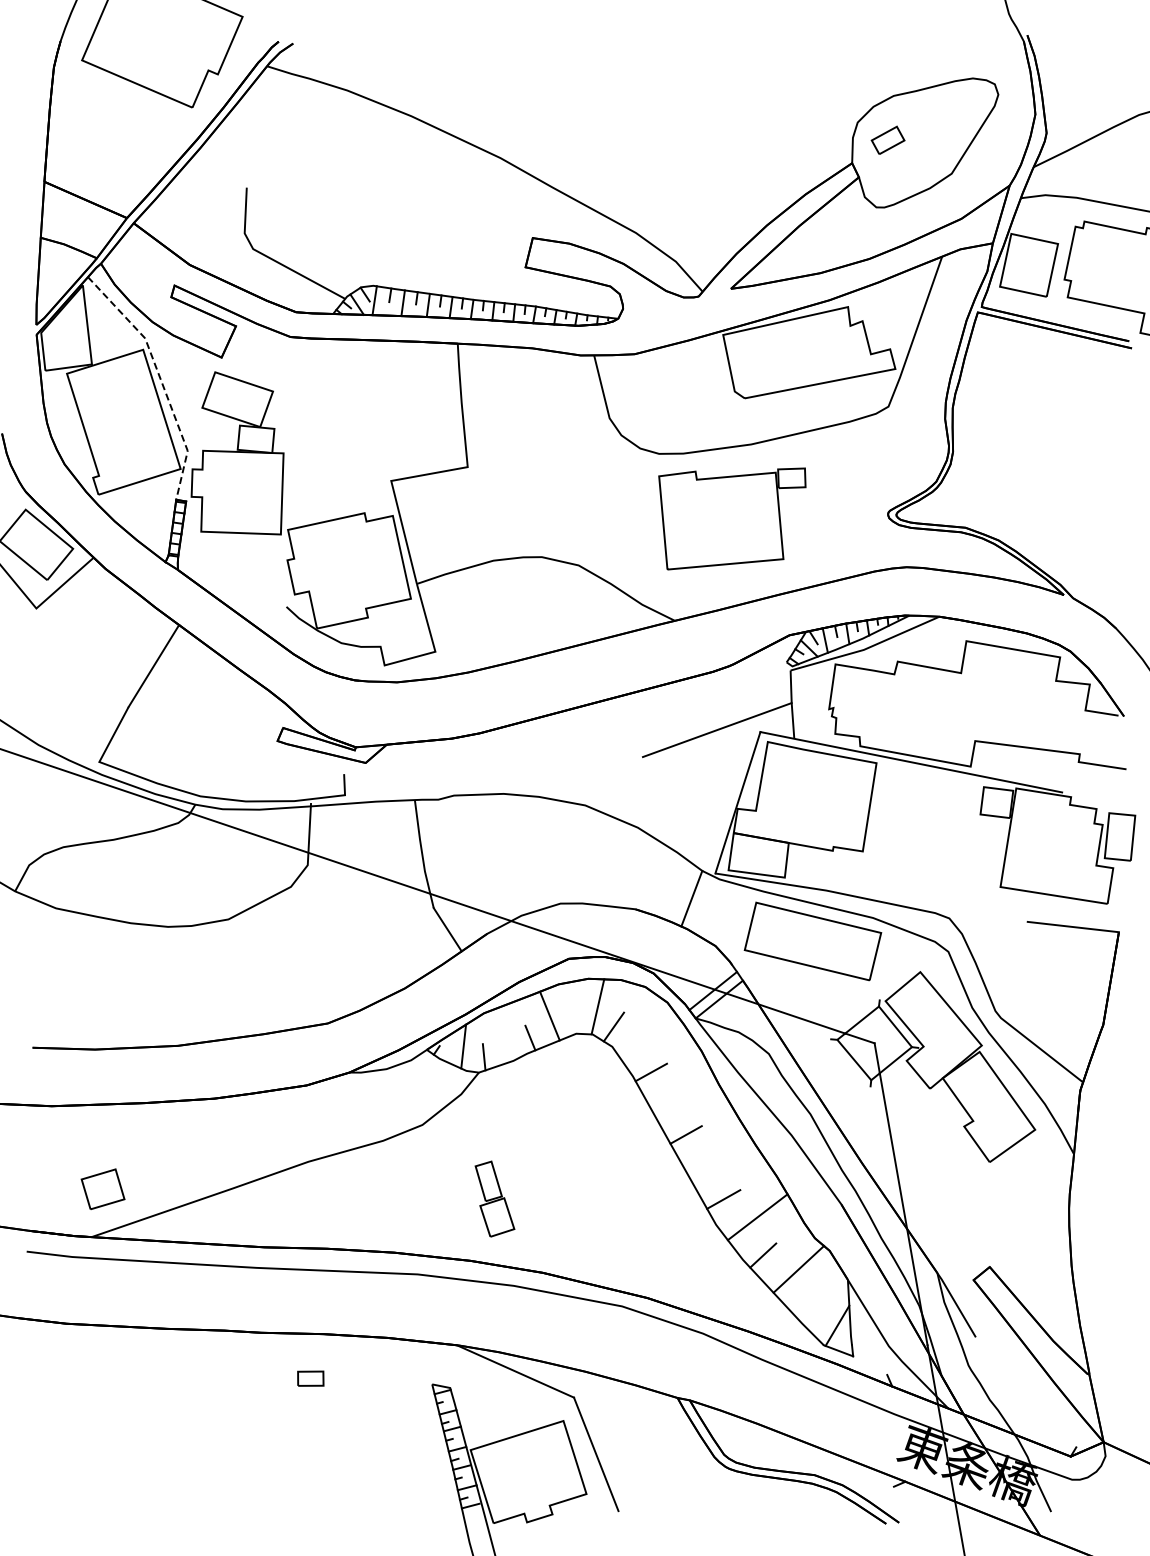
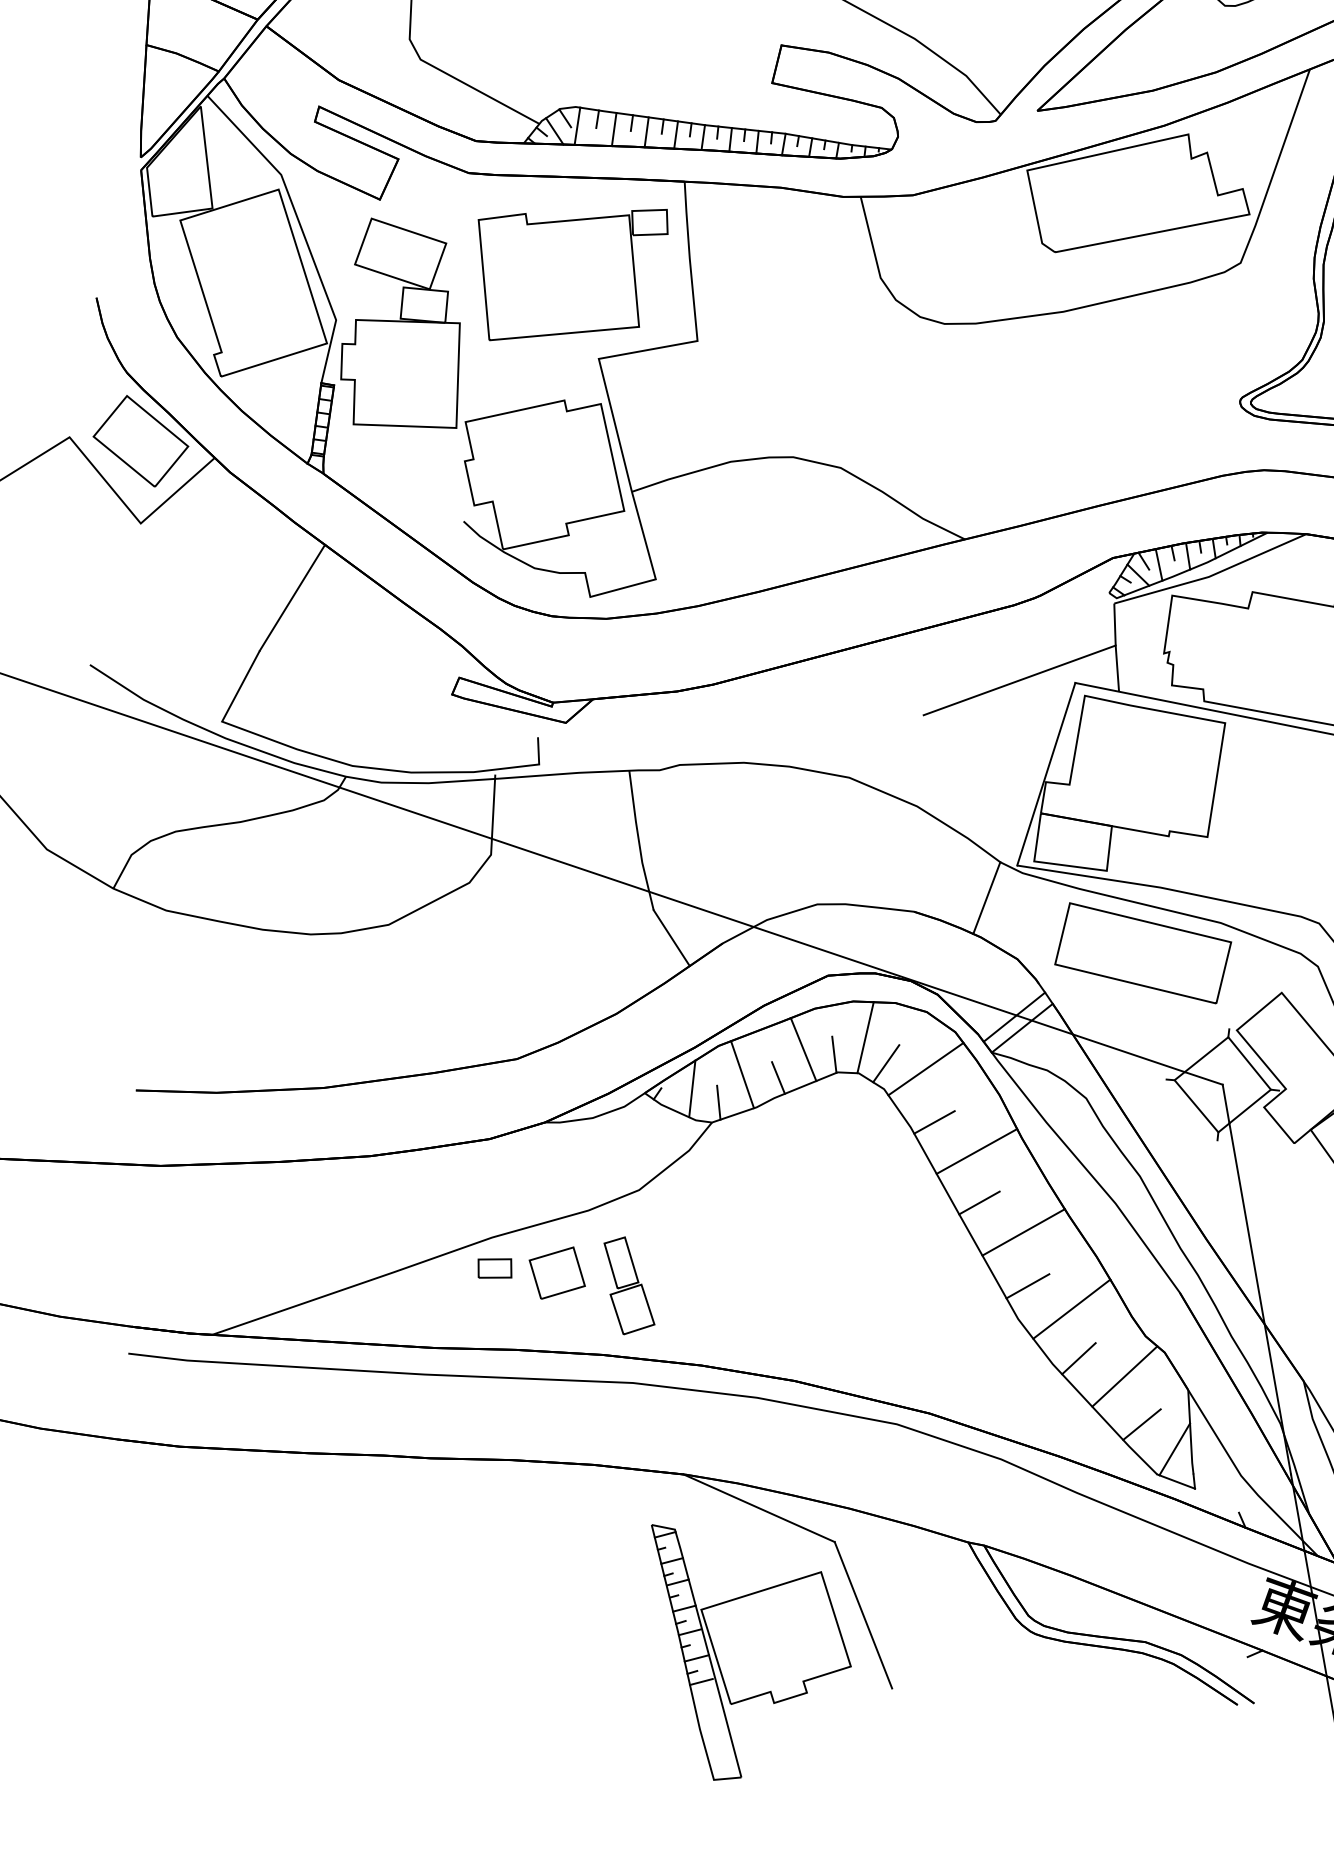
line: (160, 379) -> (300, 227), dashed -> solid
part: (732, 518) -> (573, 274), moved
line: (573, 1020) -> (834, 1055), added
line: (644, 1030) -> (925, 1068), added
line: (502, 1035) -> (742, 1074), added
line: (684, 1094) -> (977, 1150), added
line: (720, 1157) -> (1023, 1232), added
part: (102, 1188) -> (556, 1272), moved
part: (494, 1198) -> (628, 1285), moved
line: (811, 1306) -> (1141, 1424), added
part: (310, 1378) -> (494, 1268), moved

